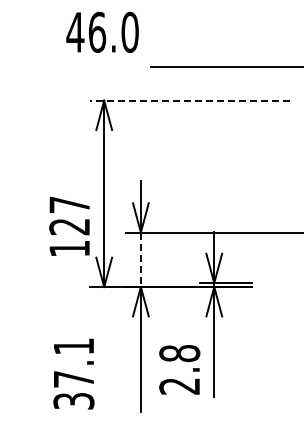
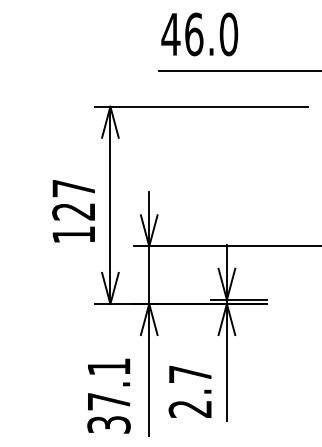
text: (102, 31) -> (199, 33), moved
line: (189, 100) -> (200, 106), dashed -> solid
text: (69, 226) -> (73, 211), moved
line: (140, 260) -> (148, 275), dashed -> solid
text: (179, 353) -> (190, 374), 2.8 -> 2.7
text: (73, 373) -> (108, 395), moved

